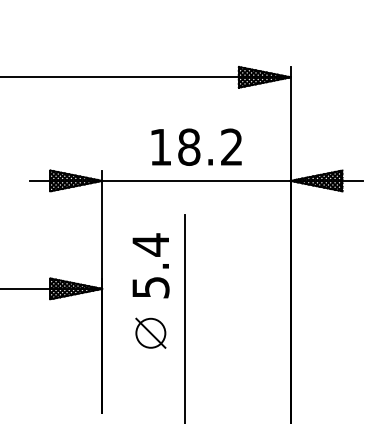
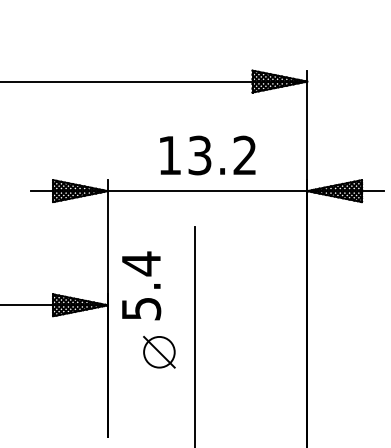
text: (188, 147) -> (199, 155), 18.2 -> 13.2
text: (150, 265) -> (141, 285), moved

